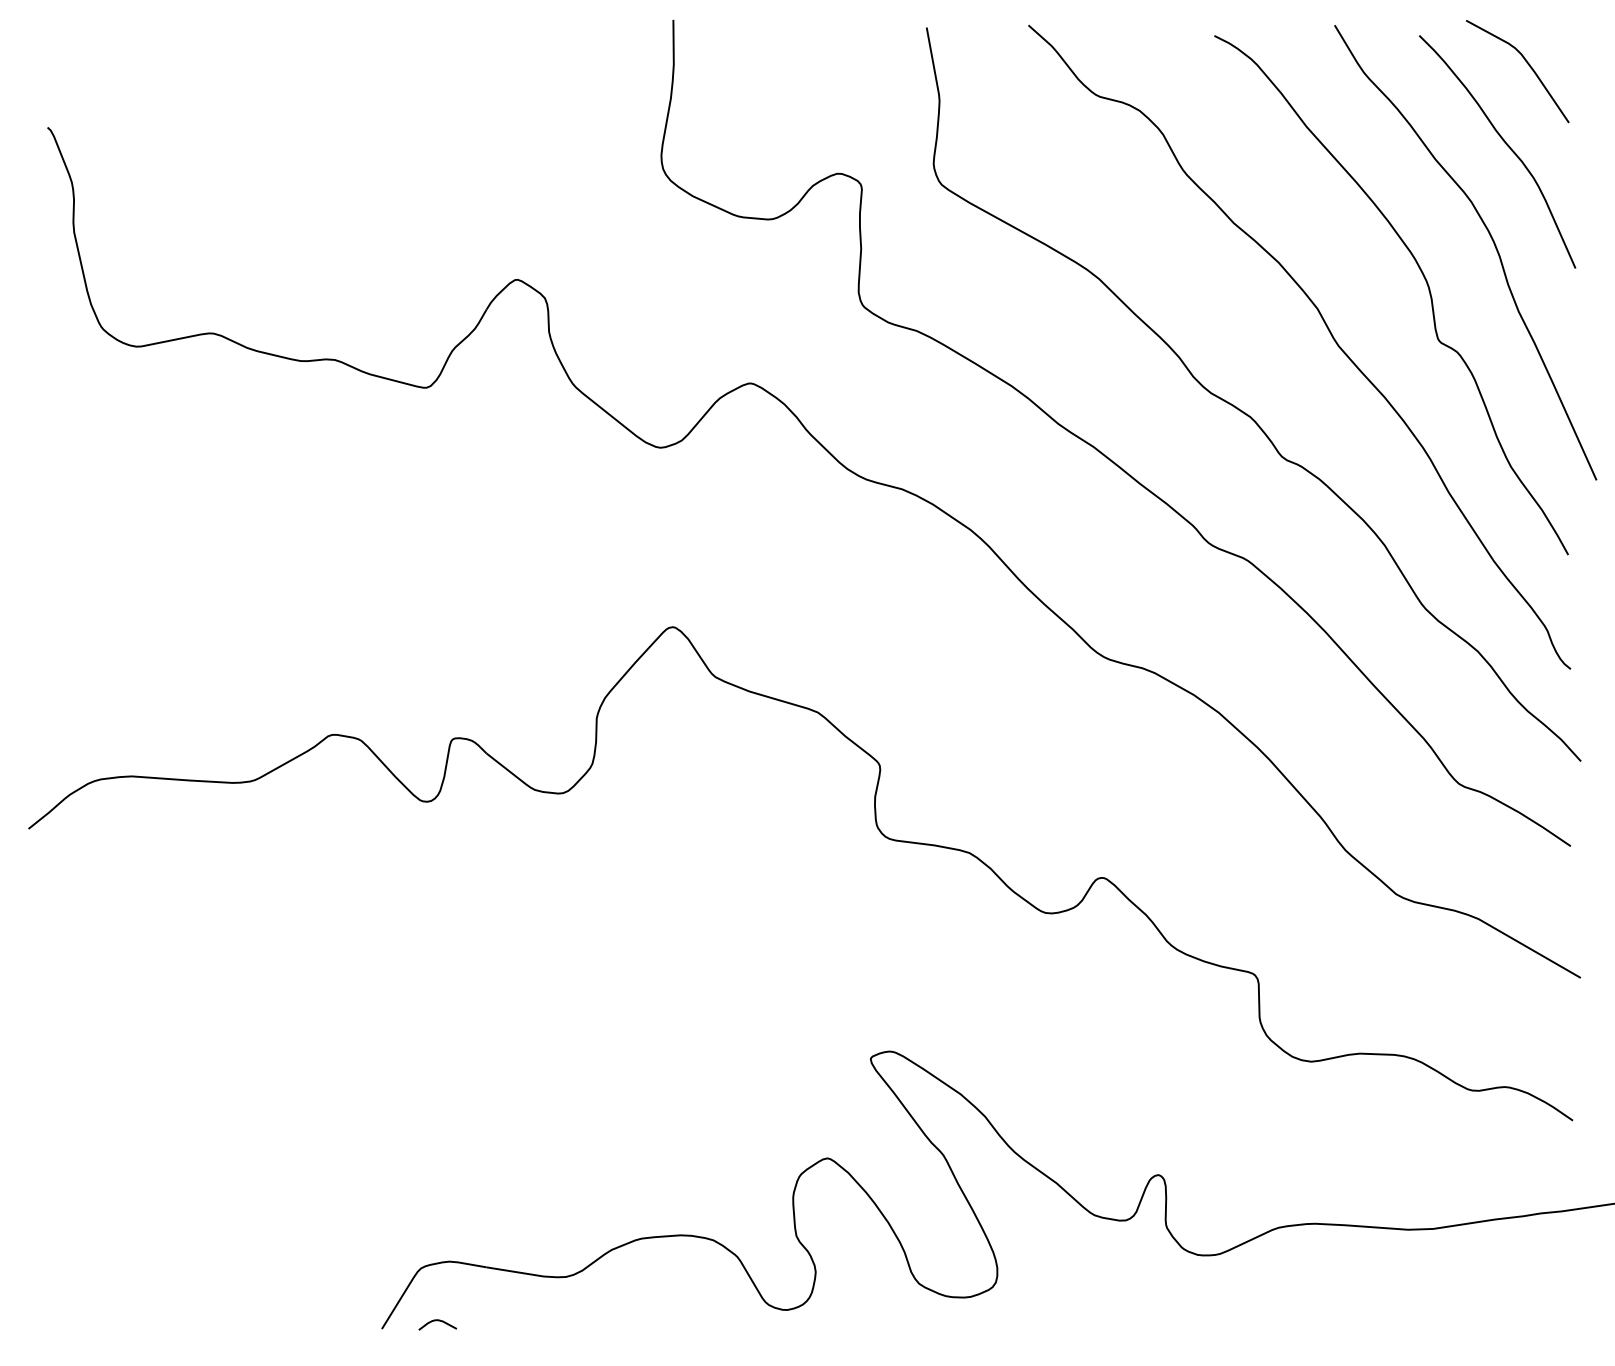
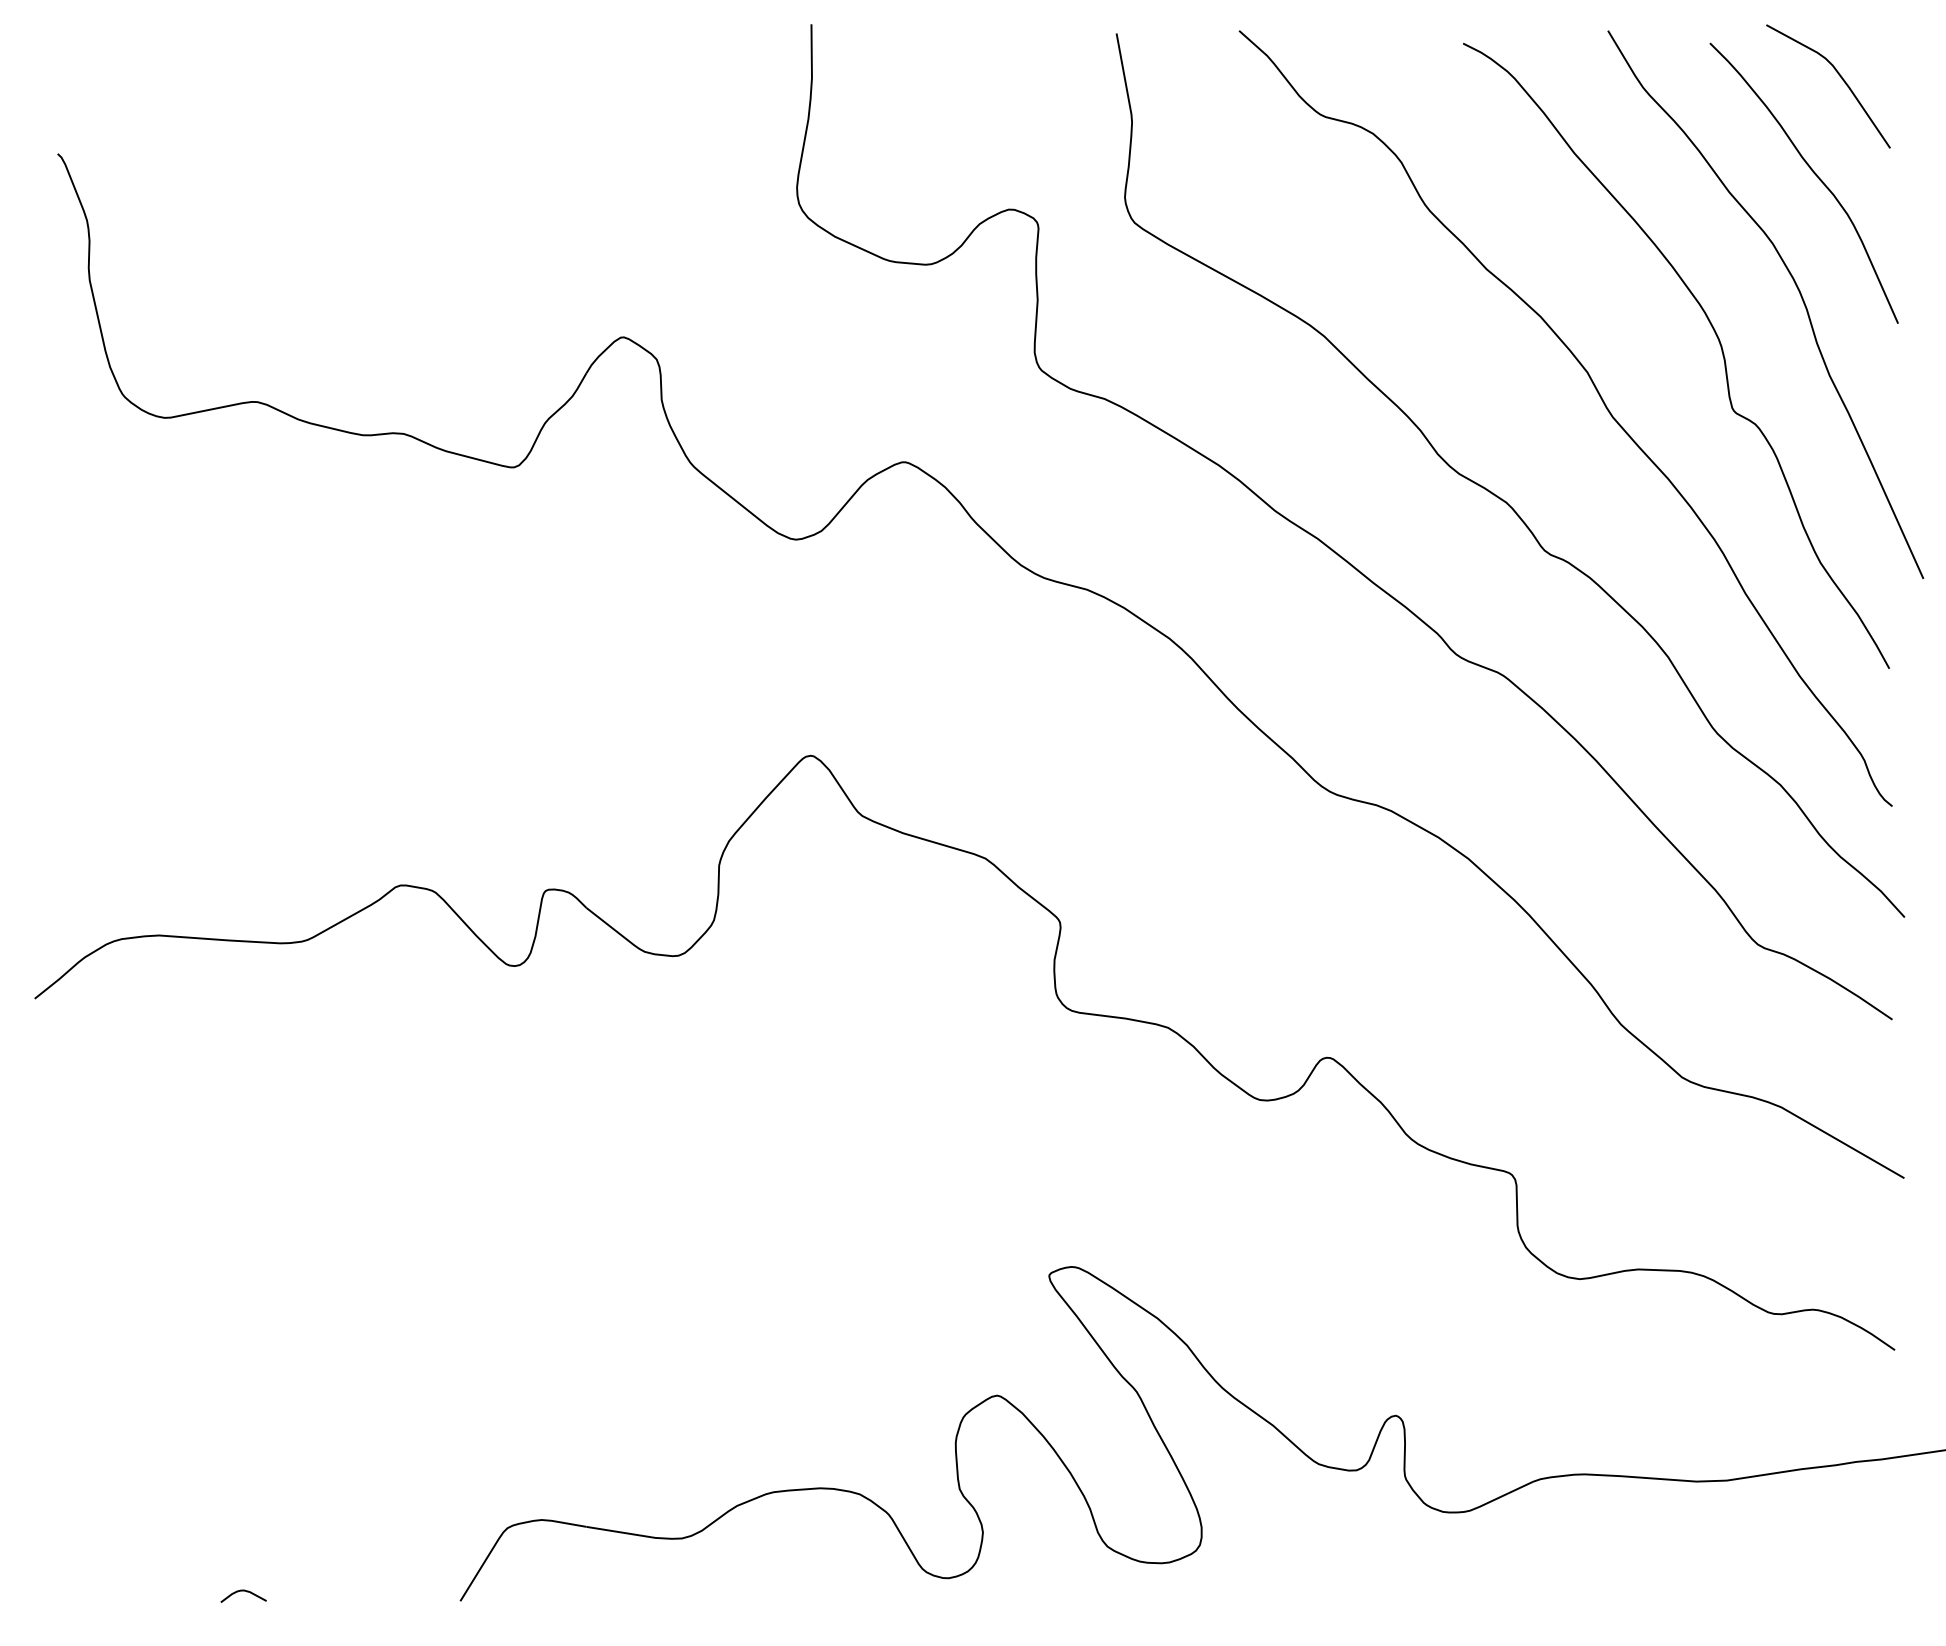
curve: (437, 1321) -> (243, 1591), moved

